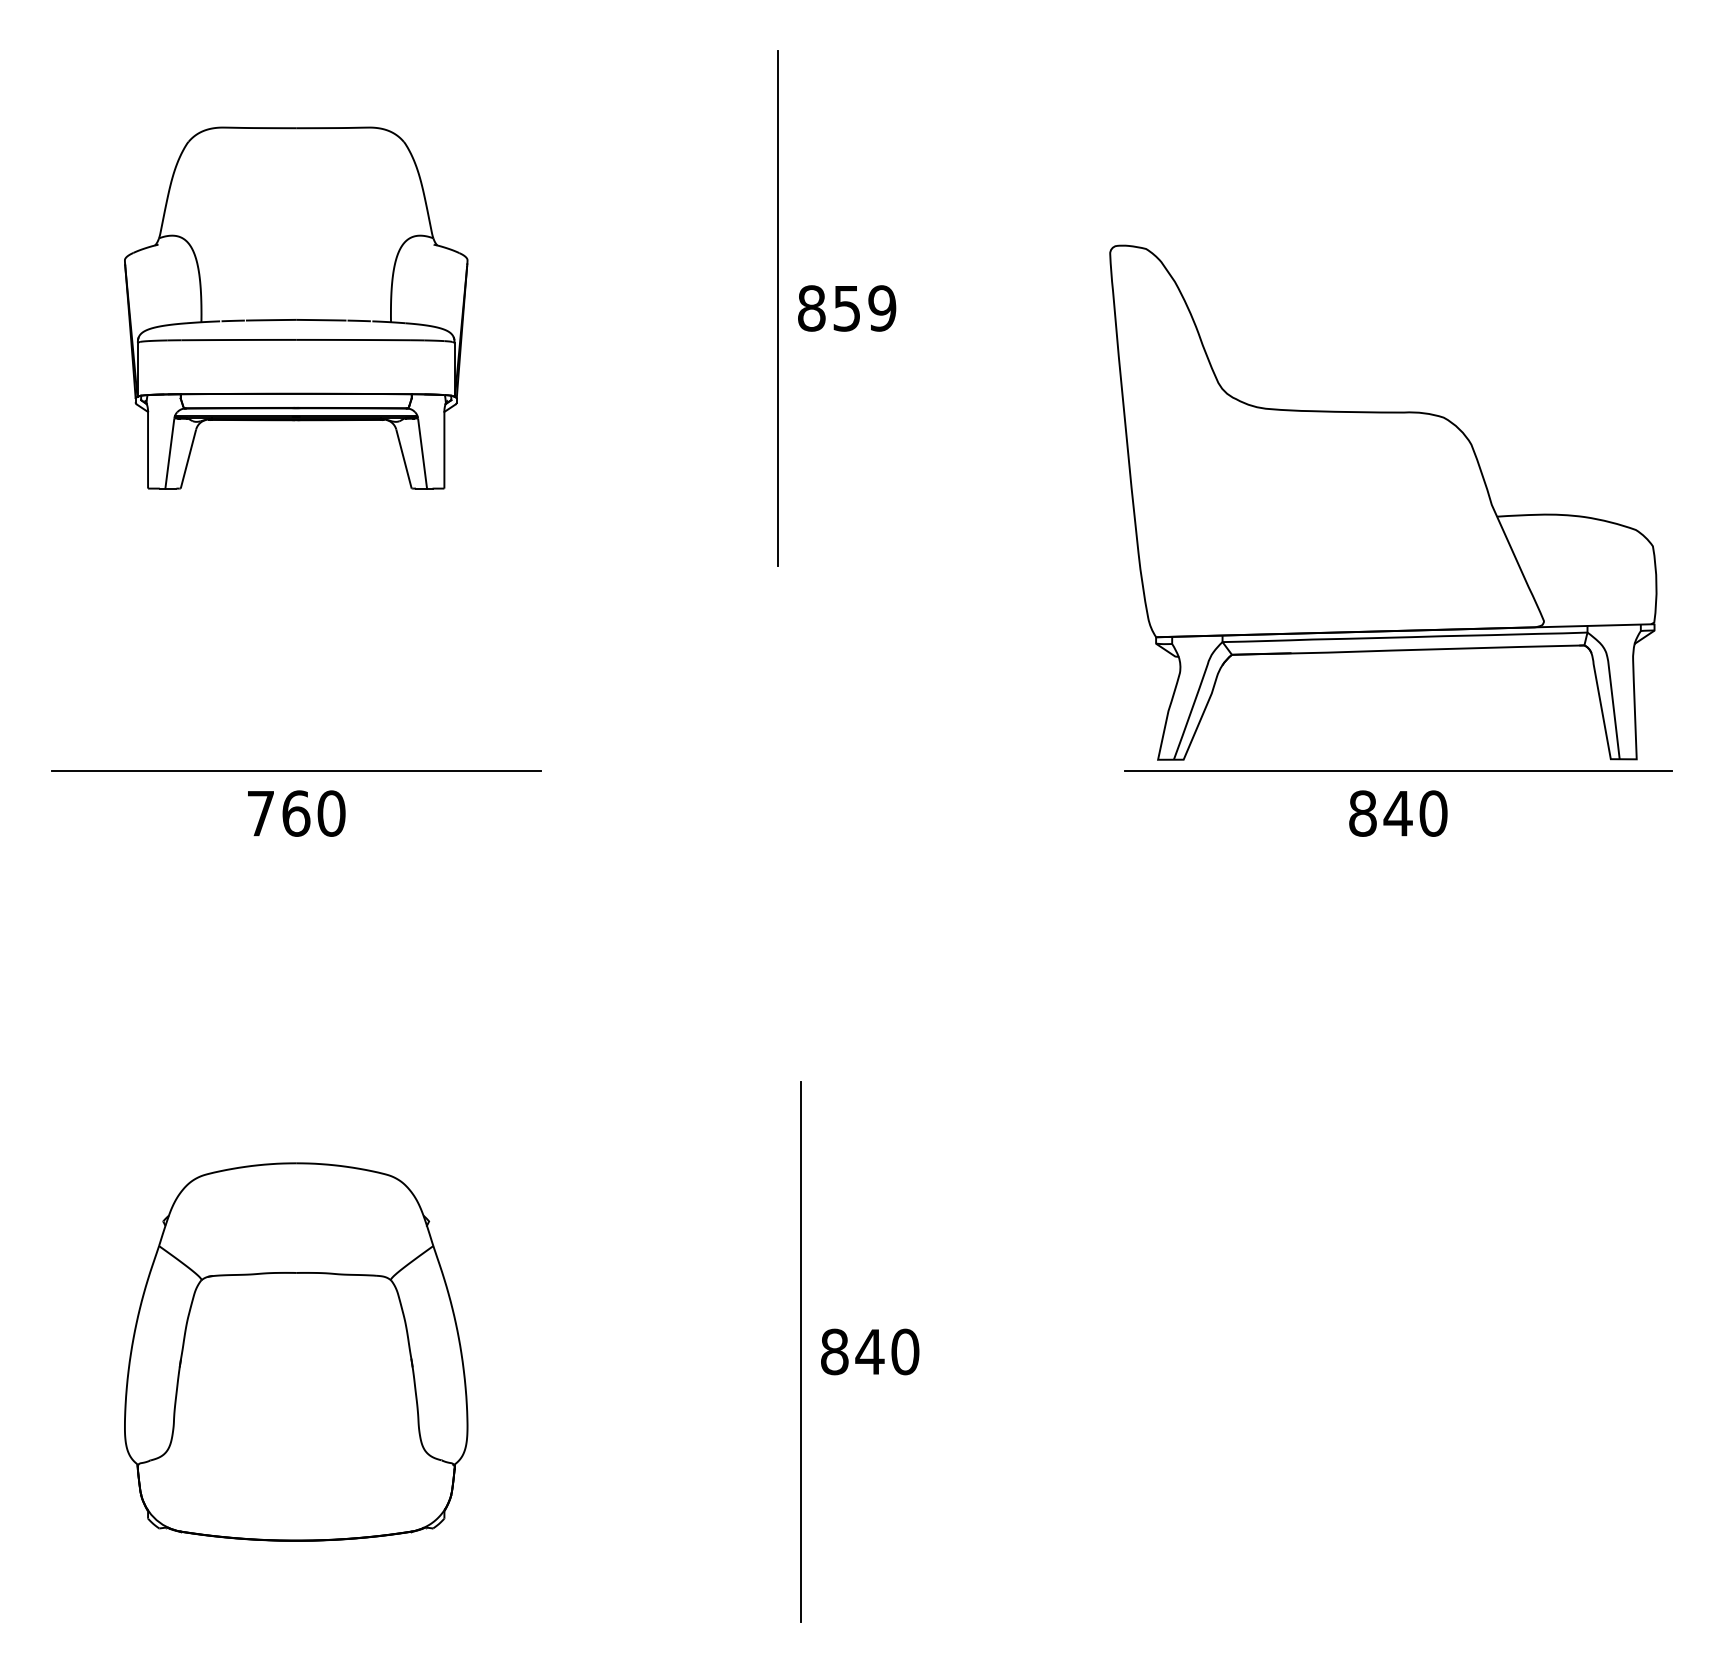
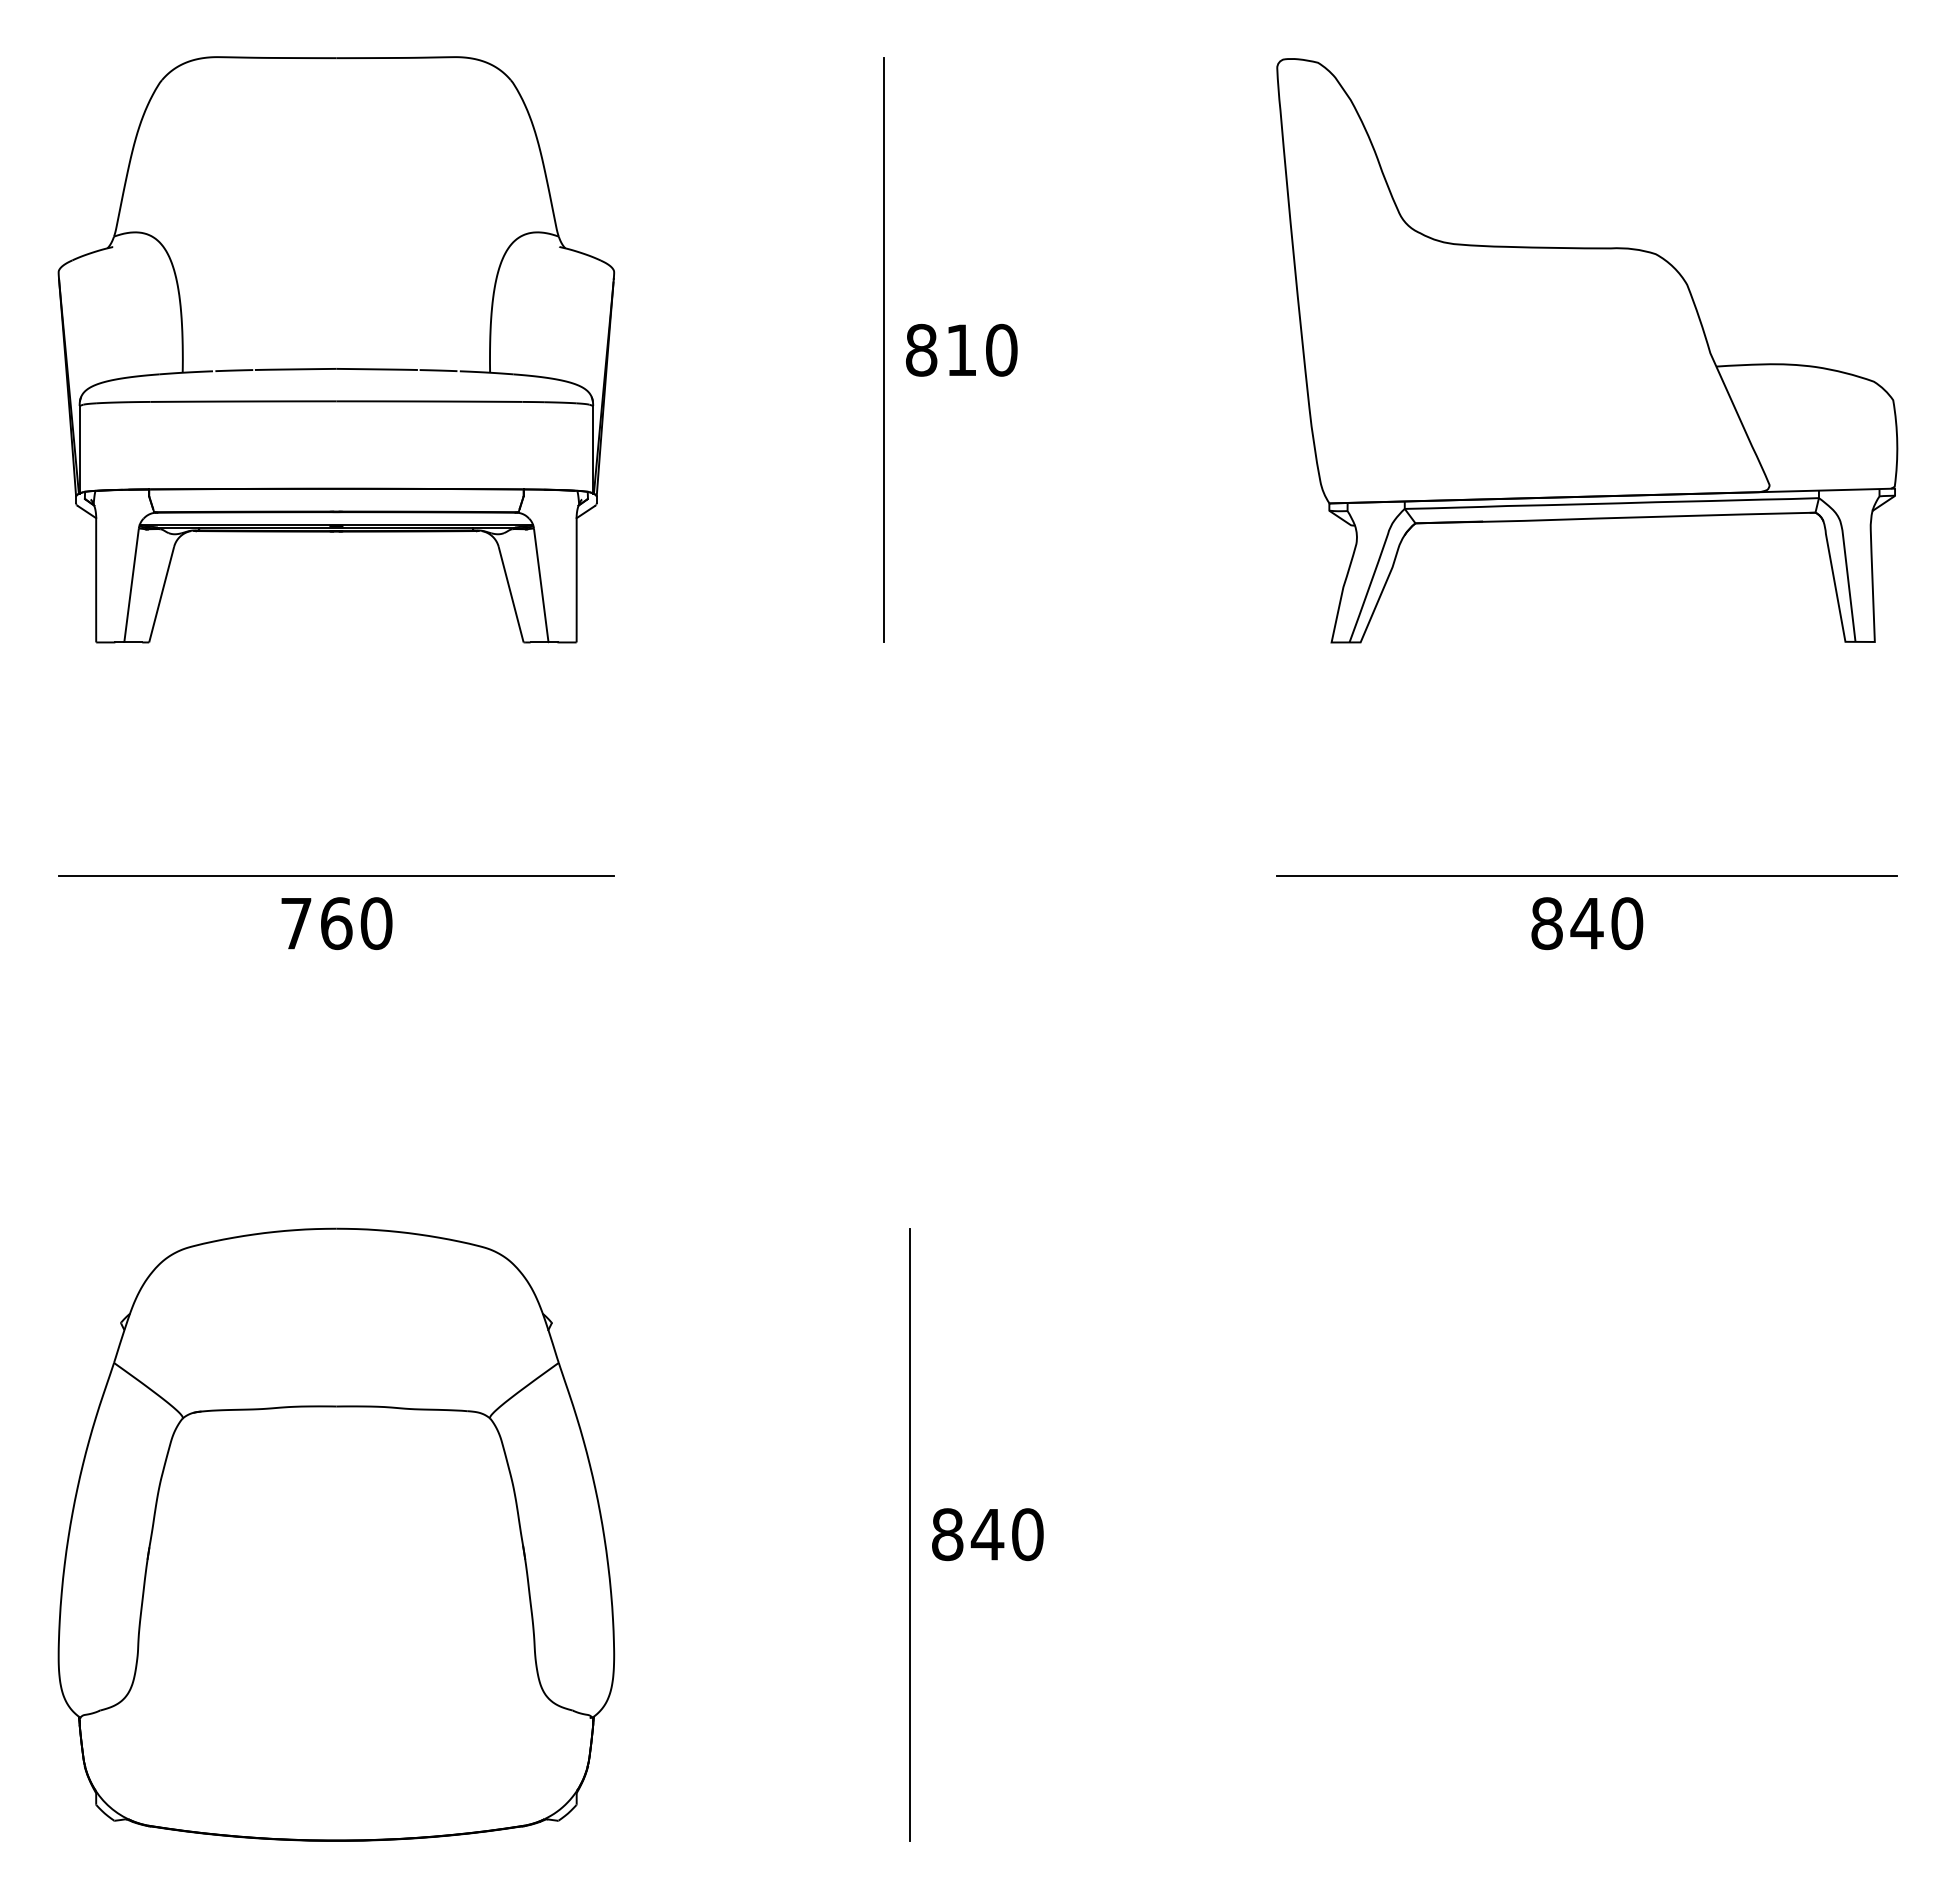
part: (296, 307) -> (336, 349), size x1.43
text: (864, 308) -> (981, 350), 859 -> 810
part: (1383, 502) -> (1587, 350), moved
part: (296, 1351) -> (336, 1534), size x1.43

